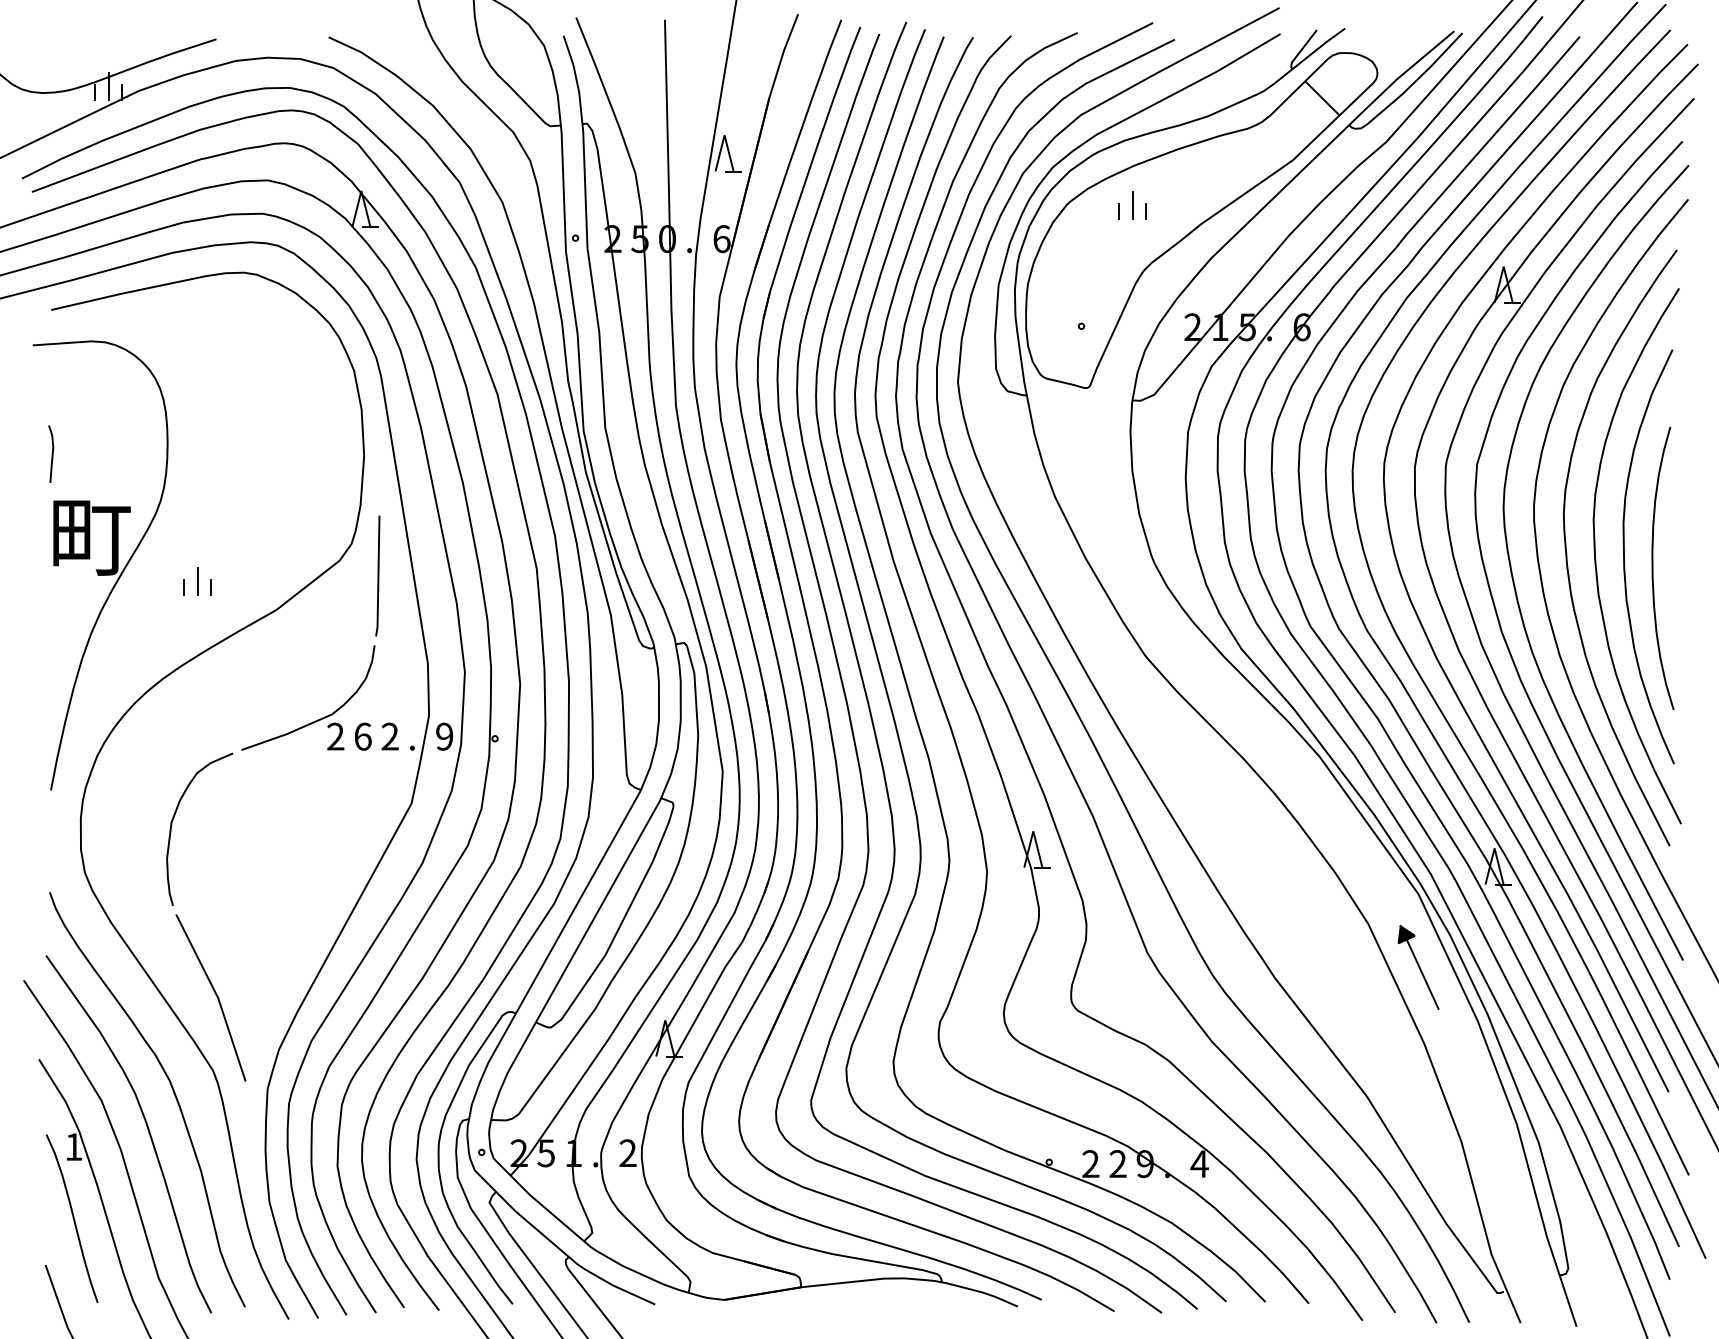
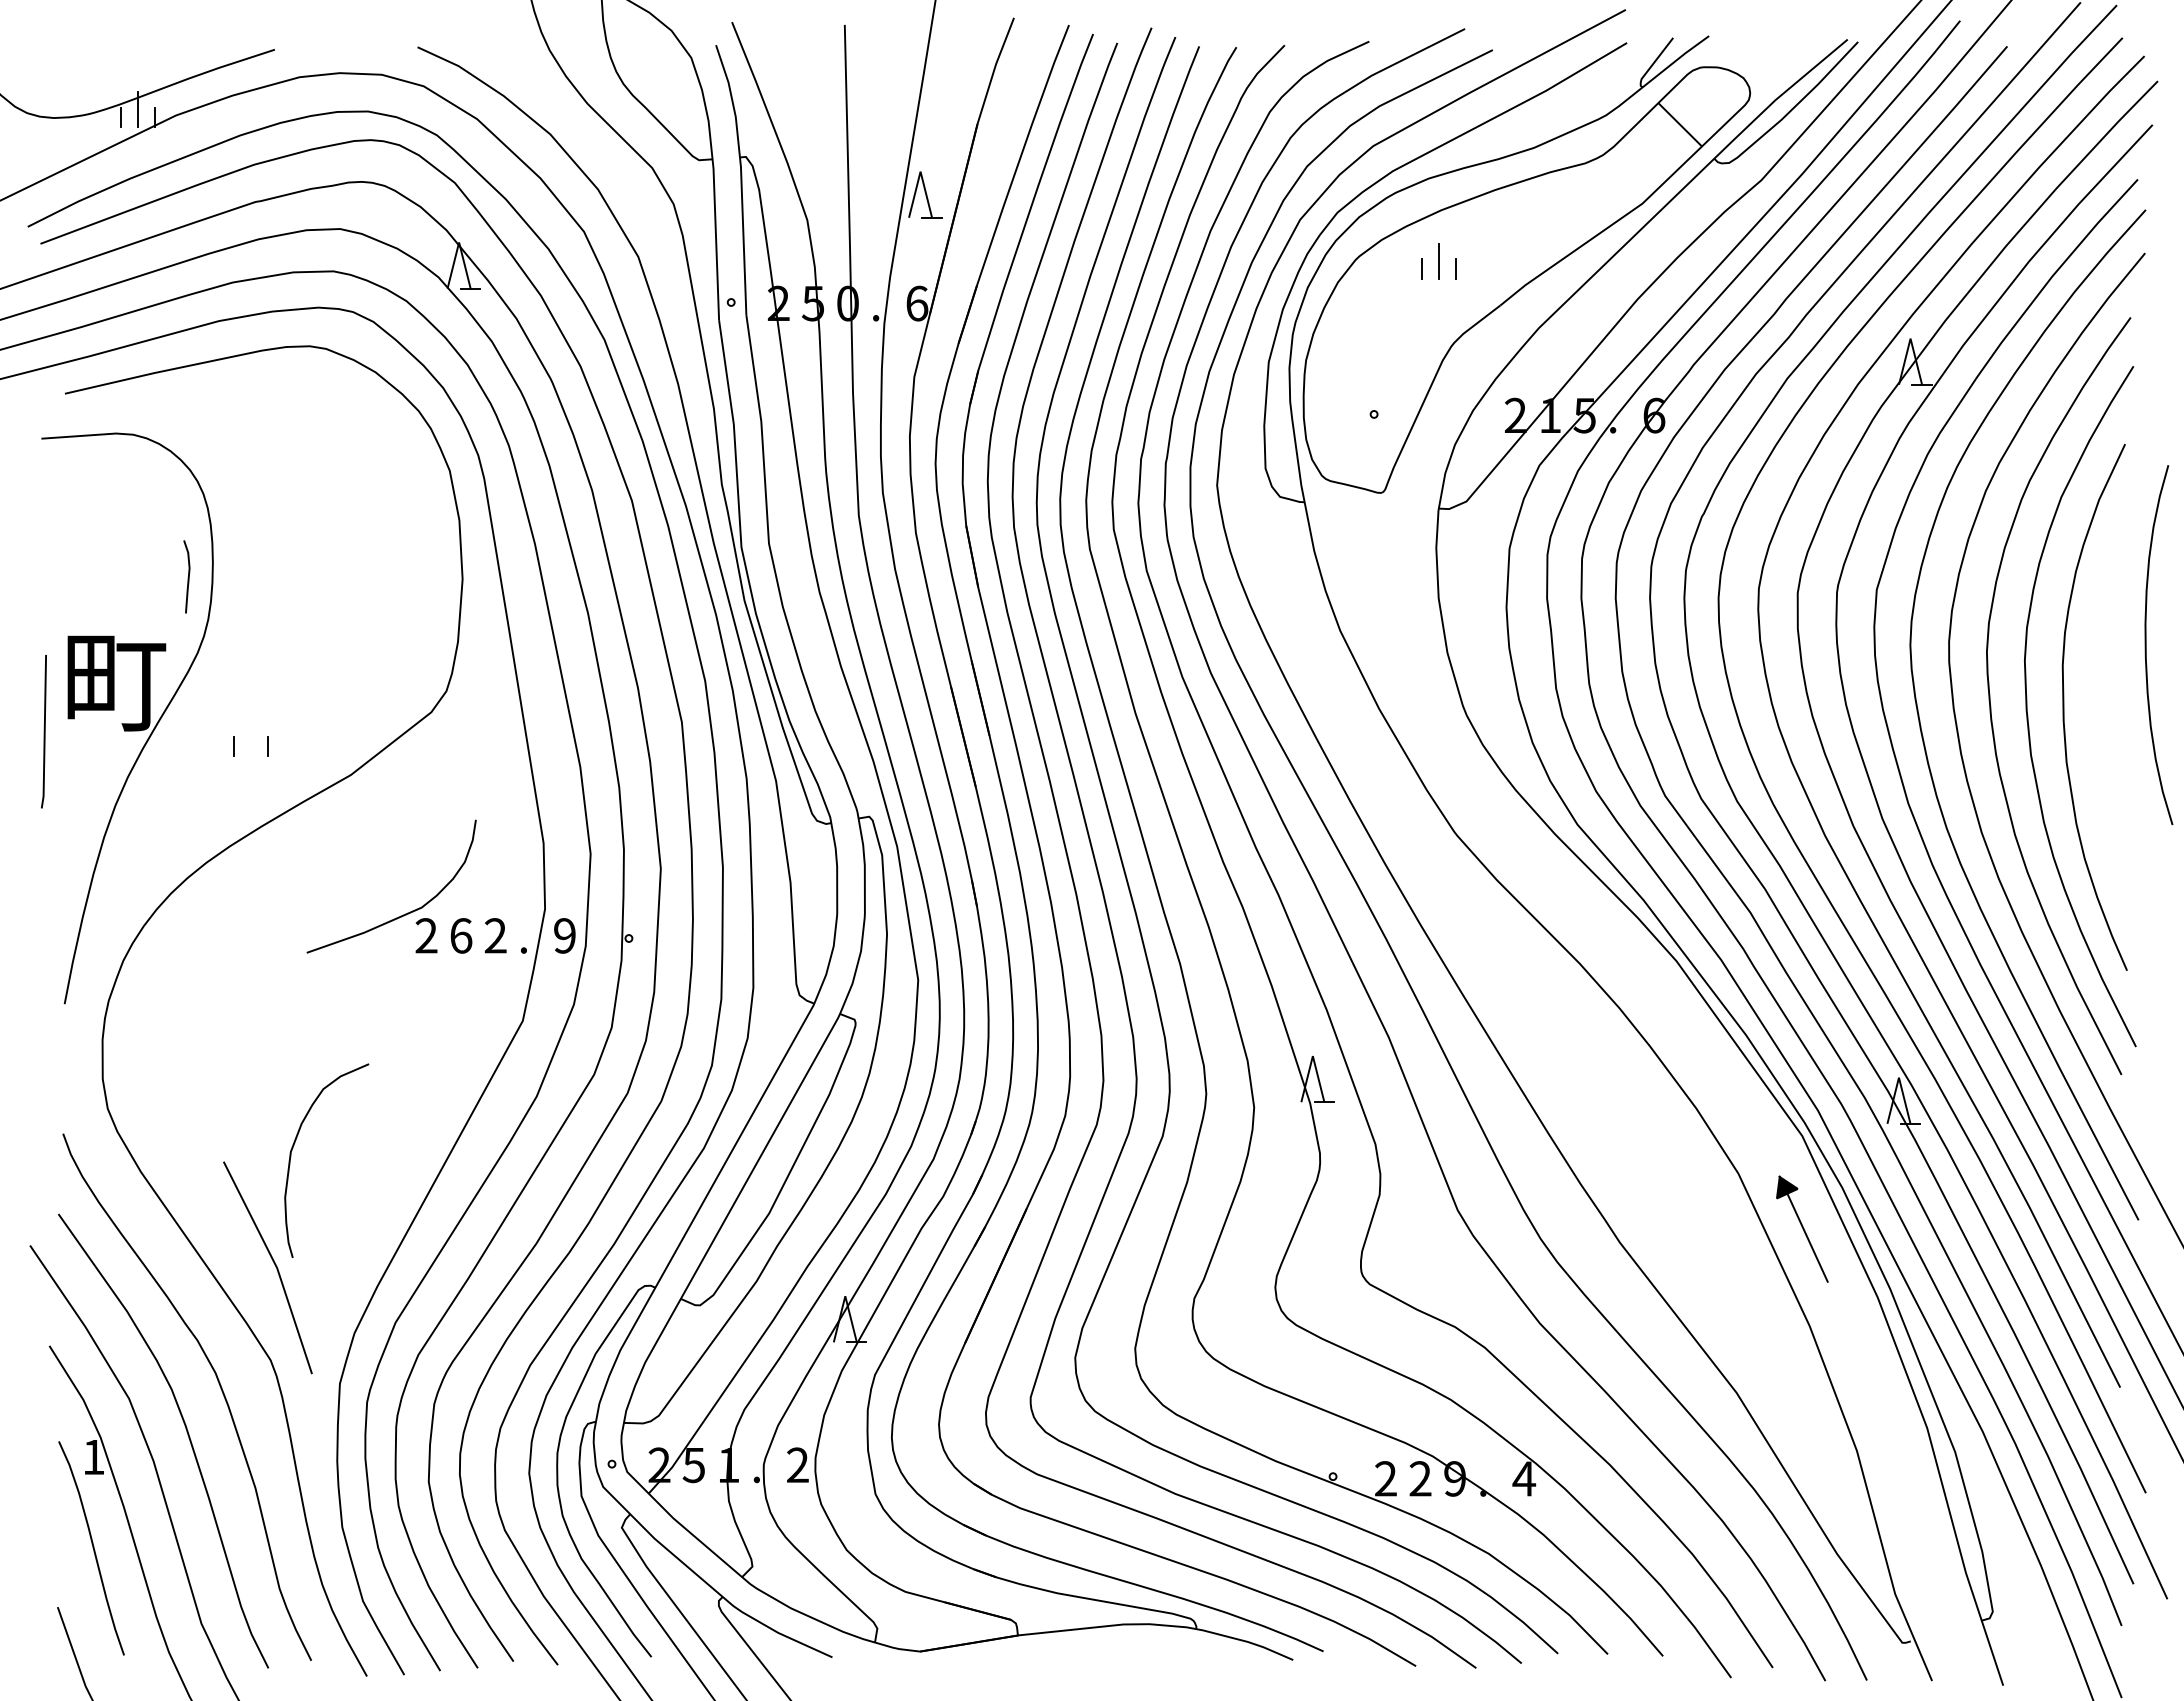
line: (51, 454) -> (187, 577), moved
curve: (1653, 567) -> (2146, 644), moved
line: (377, 575) -> (43, 731), moved
line: (198, 581) -> (251, 738), removed
curve: (173, 819) -> (293, 1148), moved

